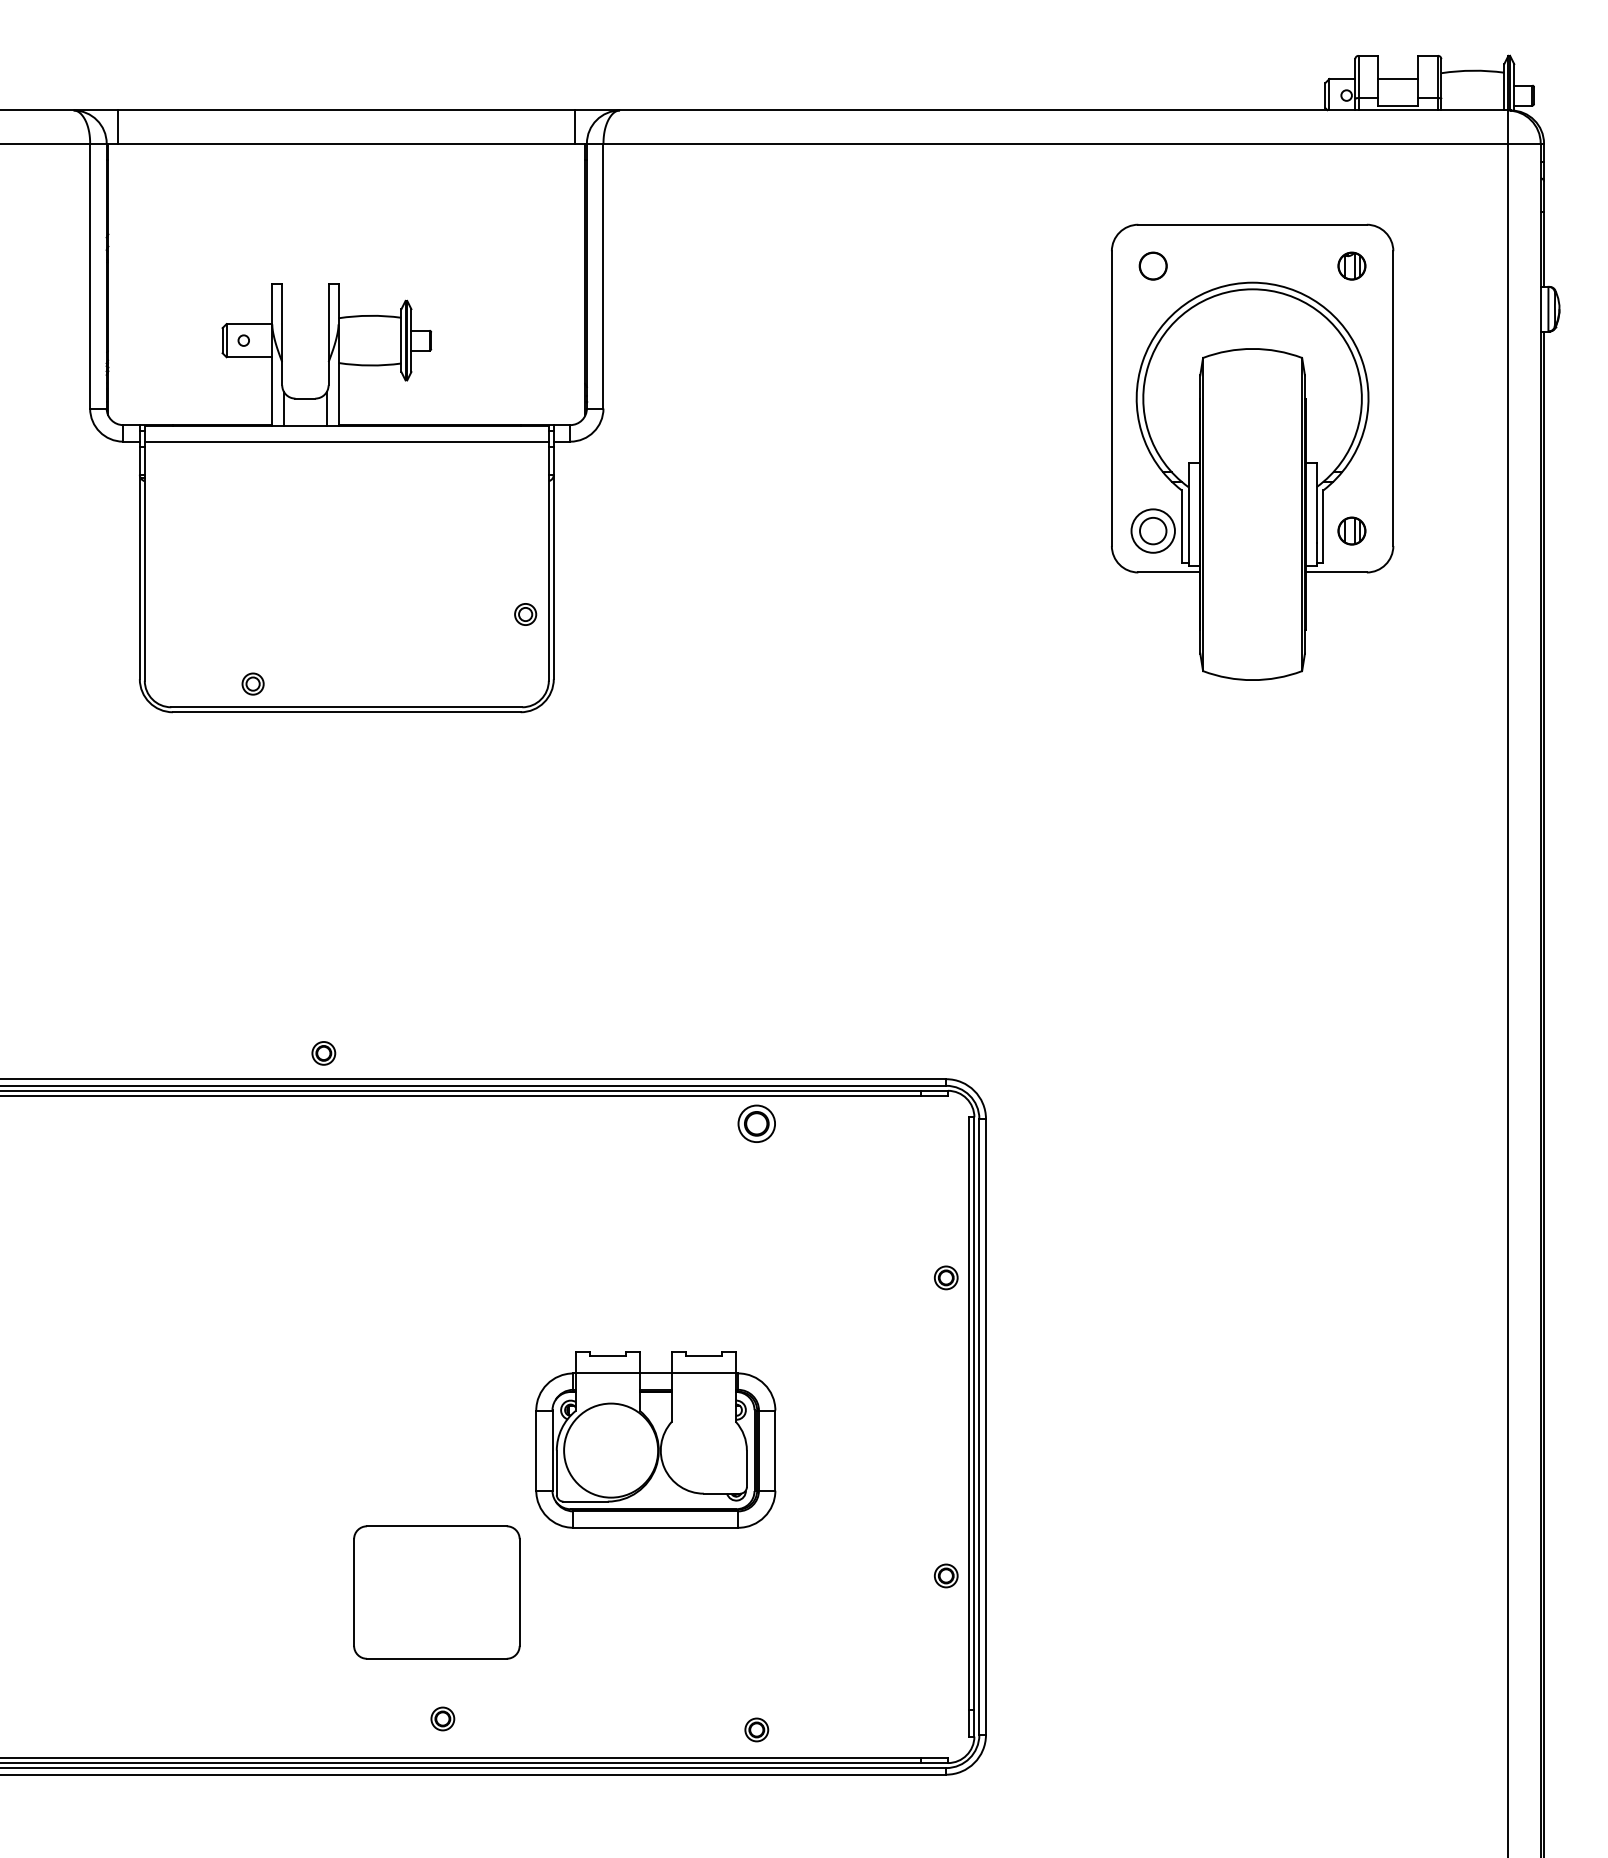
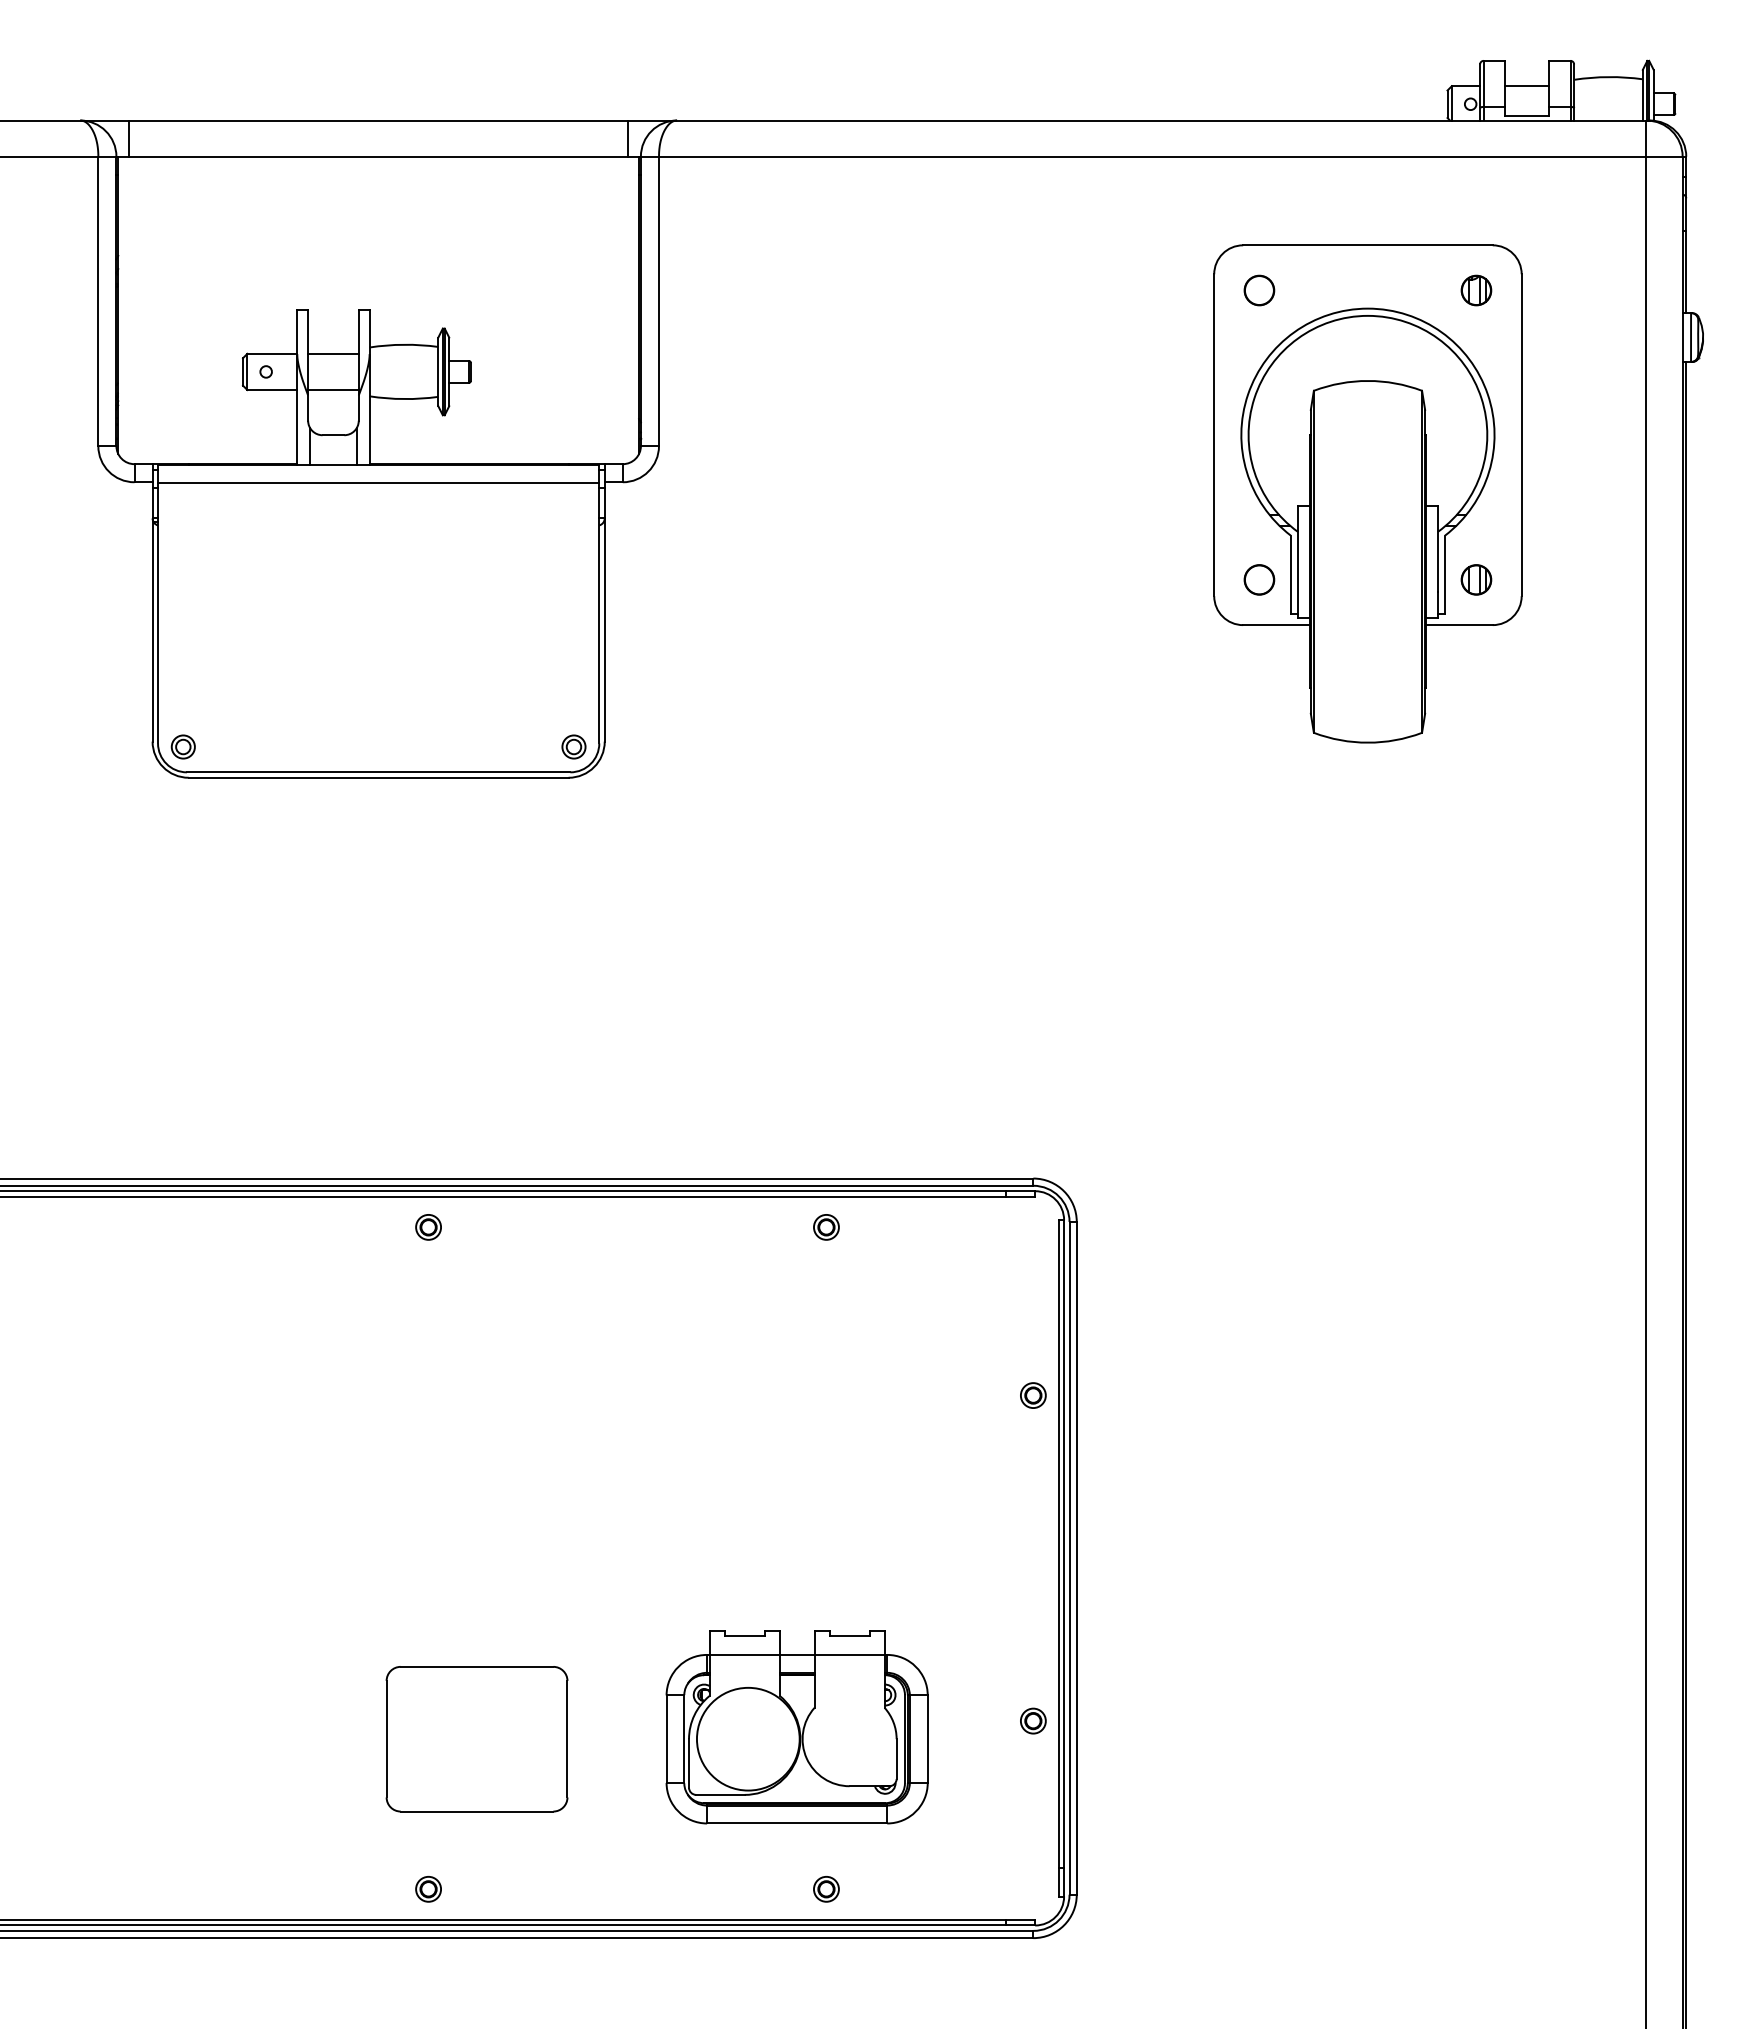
line: (305, 323) -> (333, 353), added
line: (305, 357) -> (333, 390), added
circle: (1153, 530) -> (1259, 579), size x0.62
part: (525, 614) -> (573, 746), moved
part: (252, 683) -> (182, 746), moved
part: (323, 1053) -> (428, 1227), moved
part: (756, 1124) -> (826, 1227), size x0.62
part: (655, 1439) -> (796, 1727), moved
part: (442, 1719) -> (428, 1889), moved

